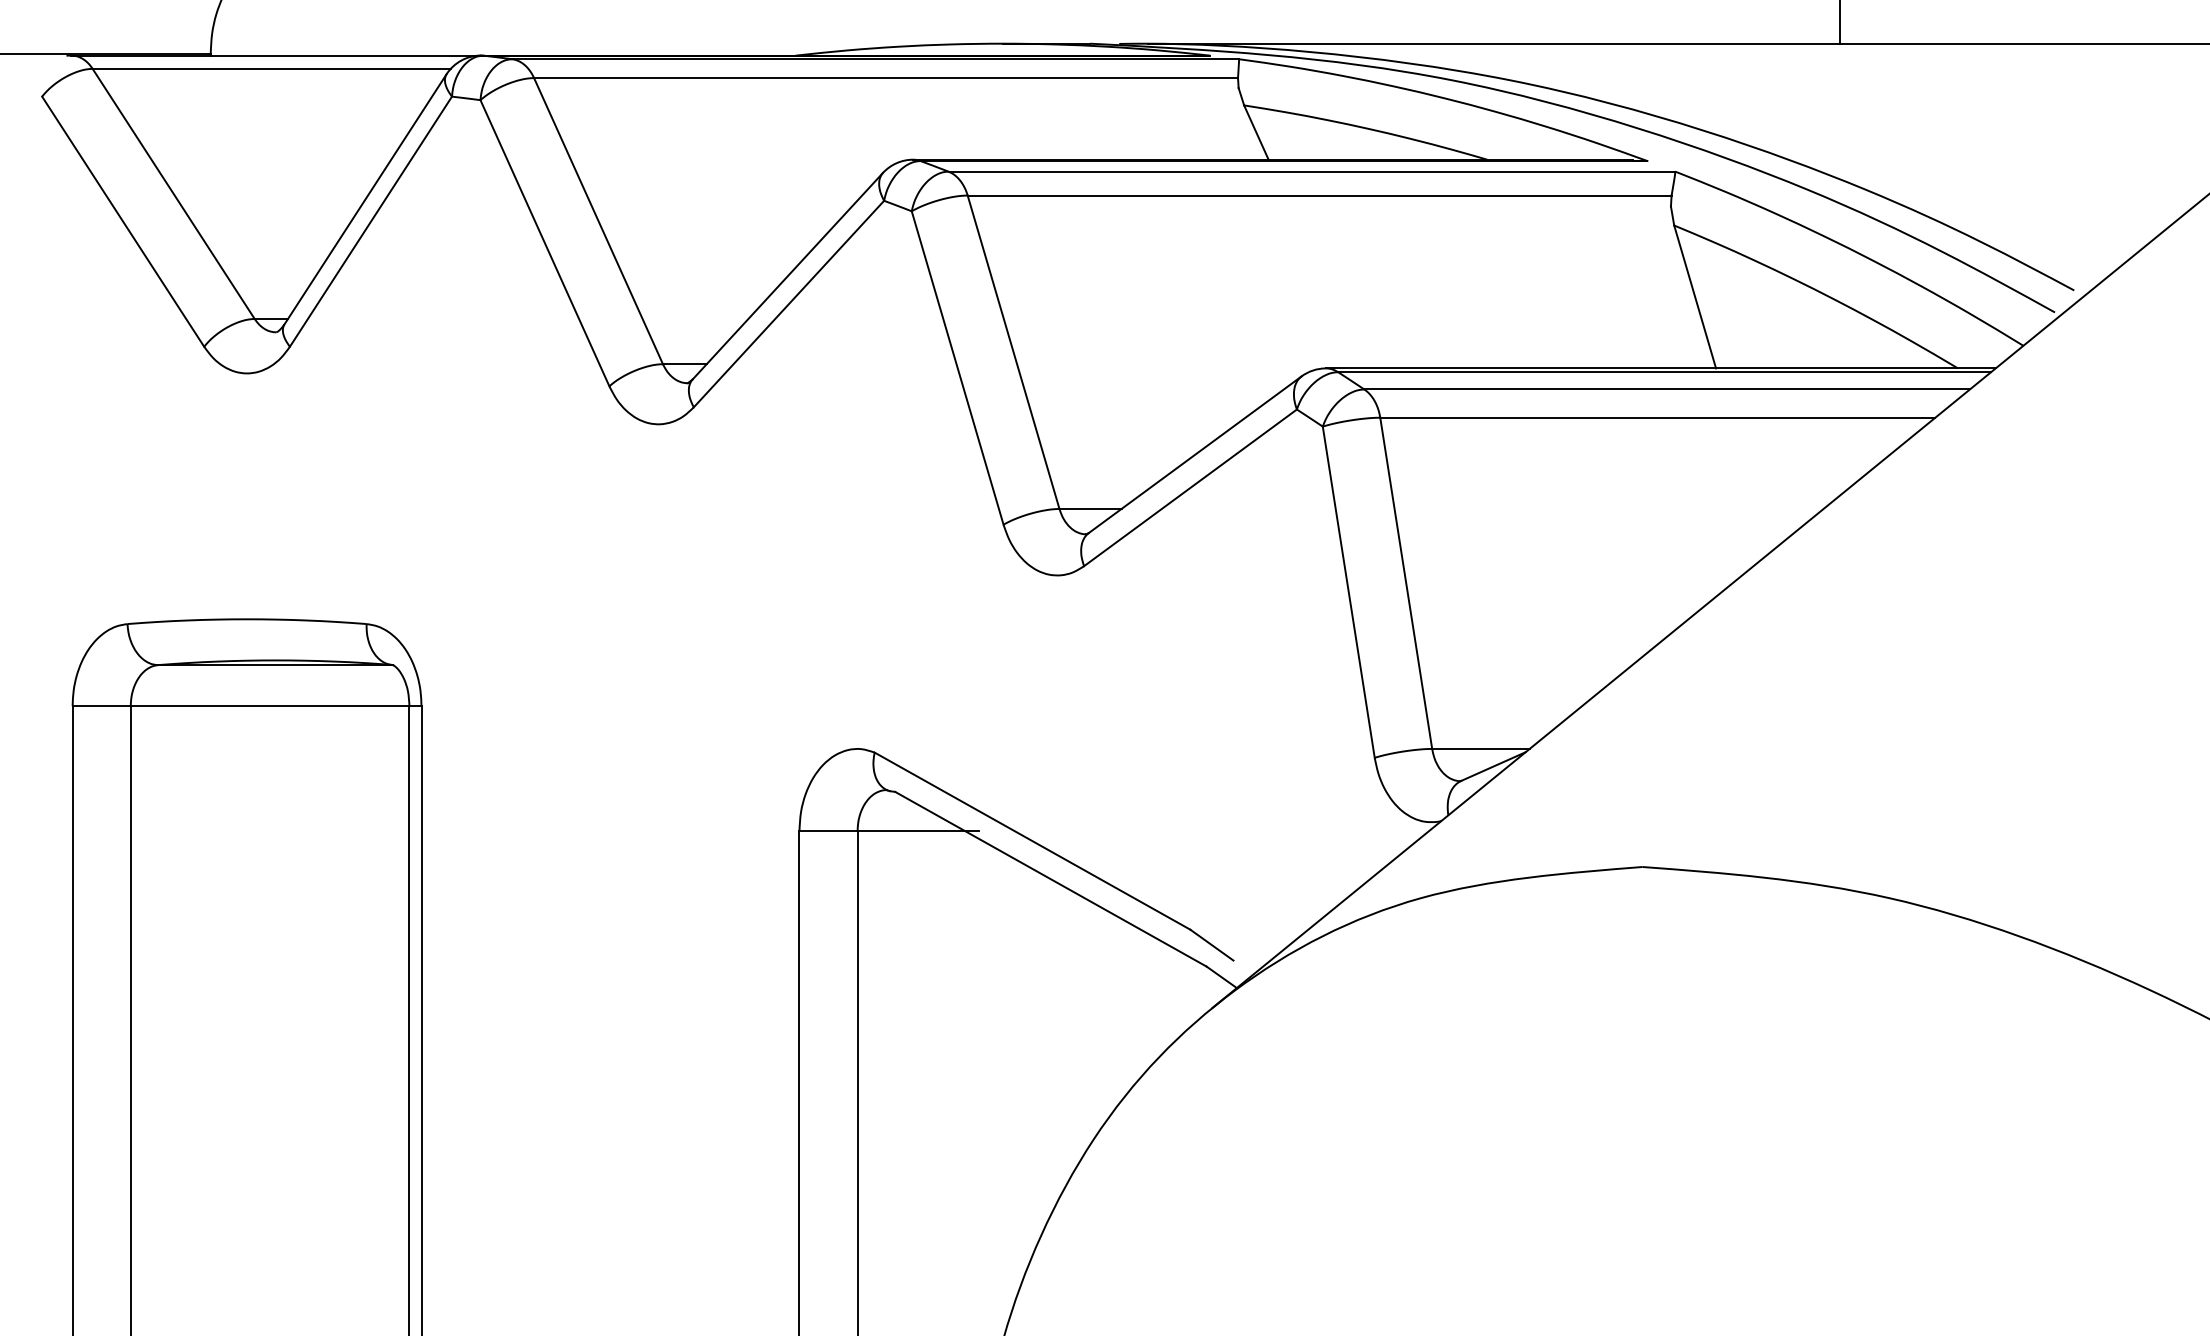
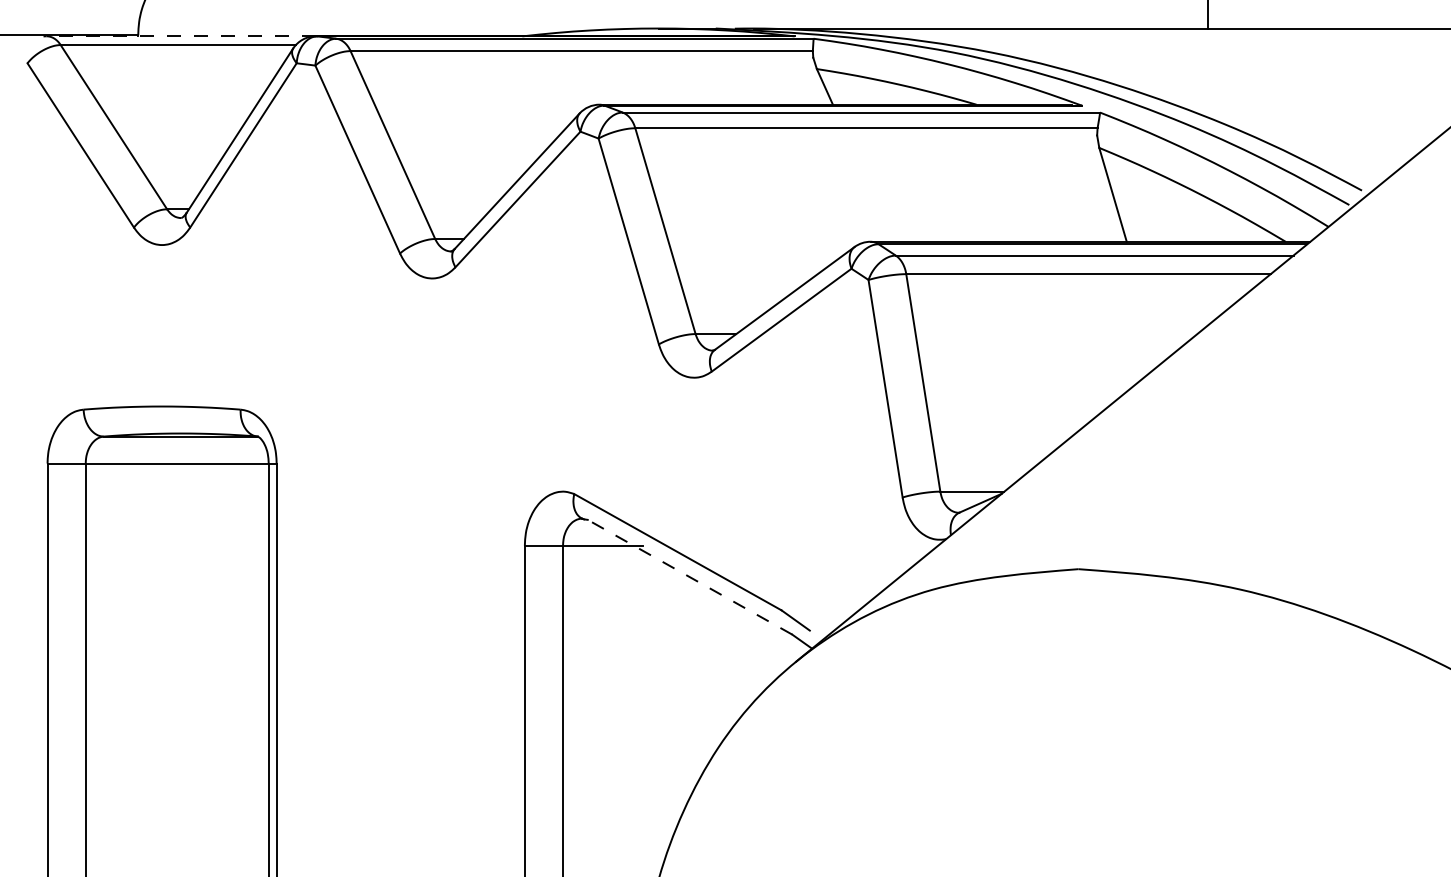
line: (276, 55) -> (181, 36), solid -> dashed
line: (1050, 878) -> (689, 576), solid -> dashed

